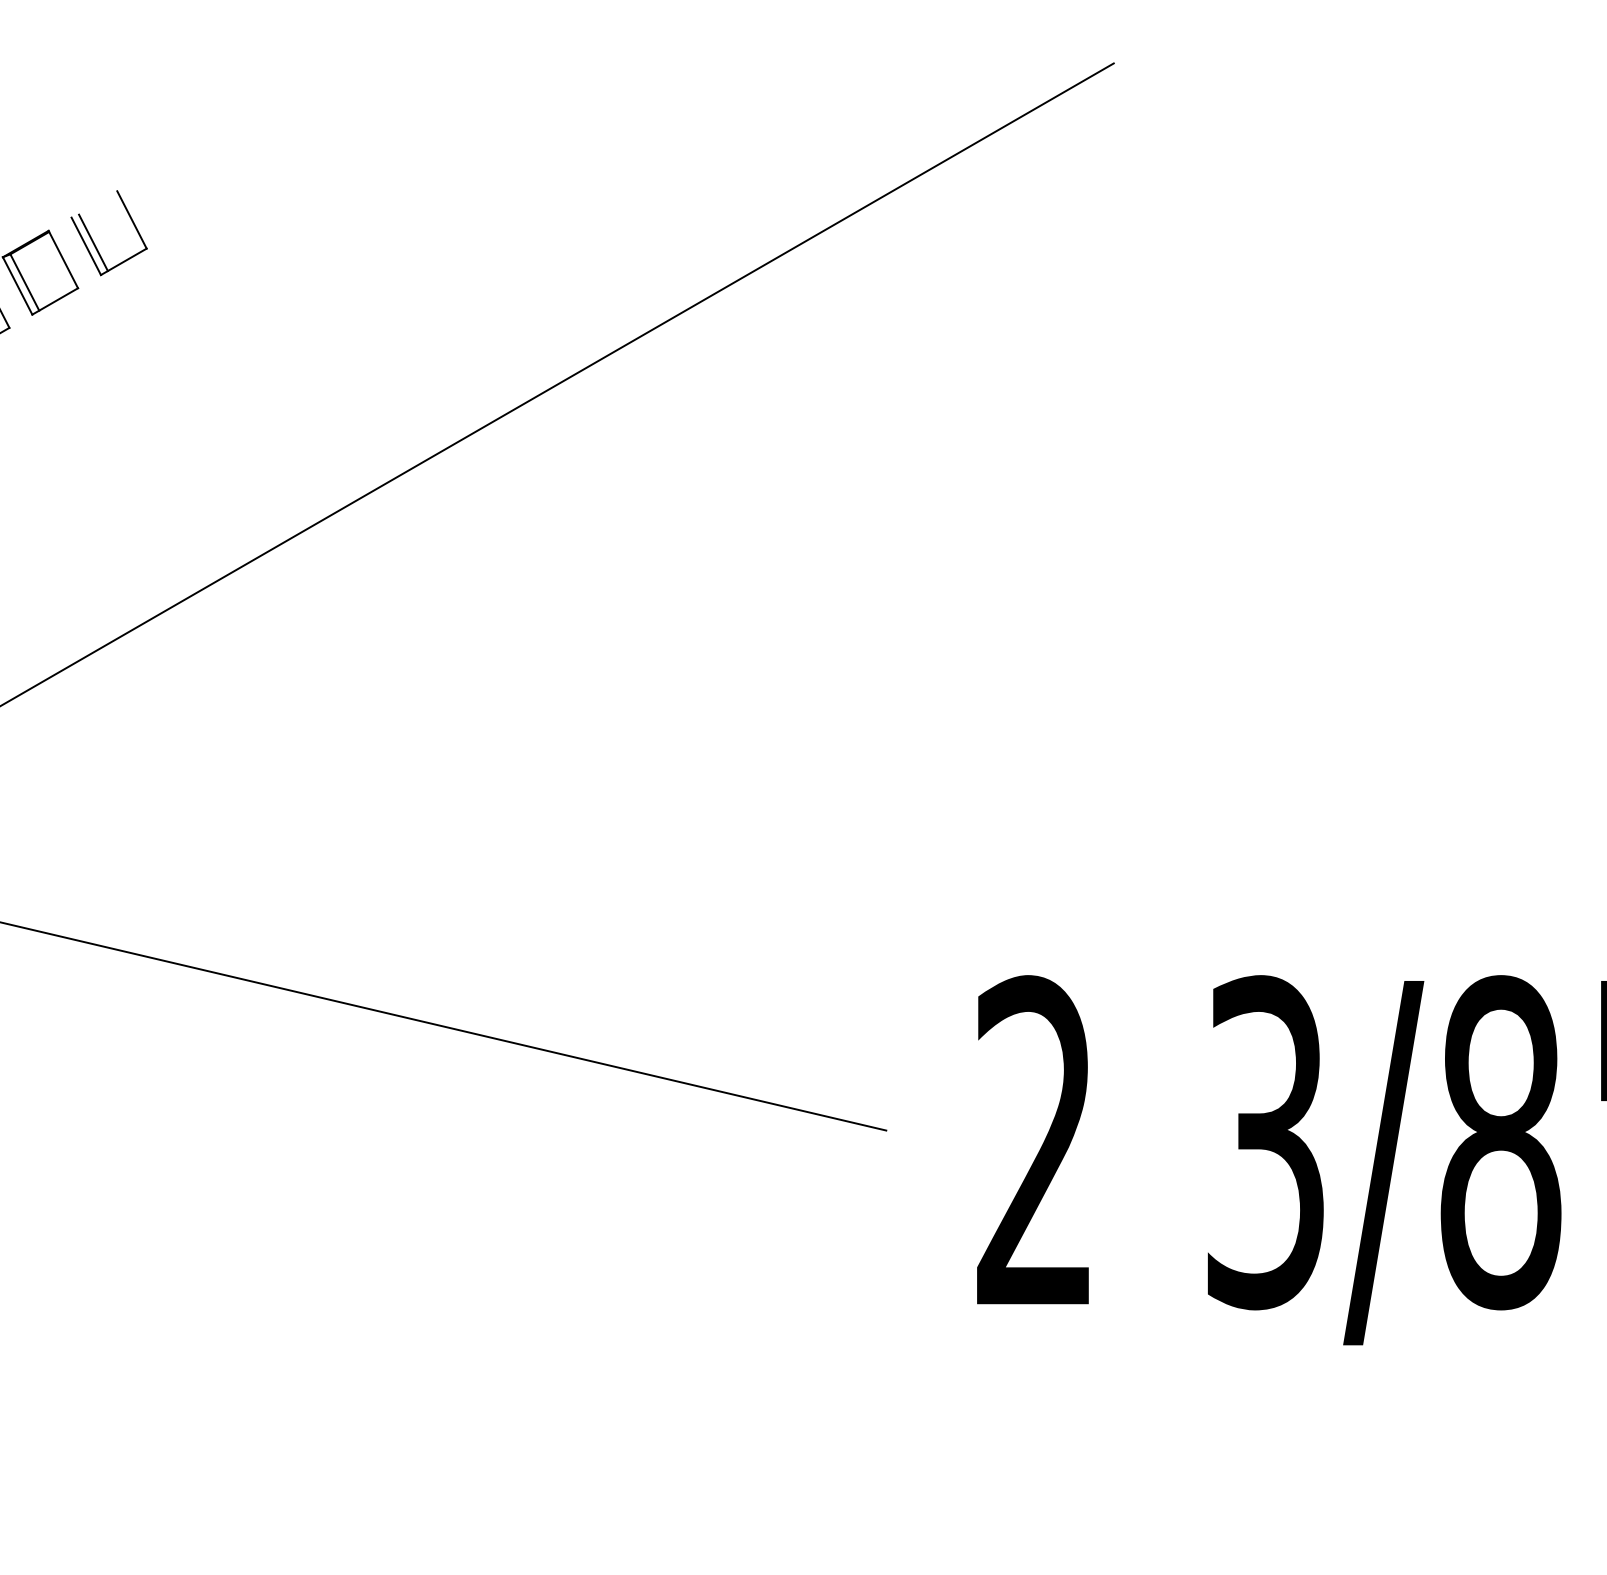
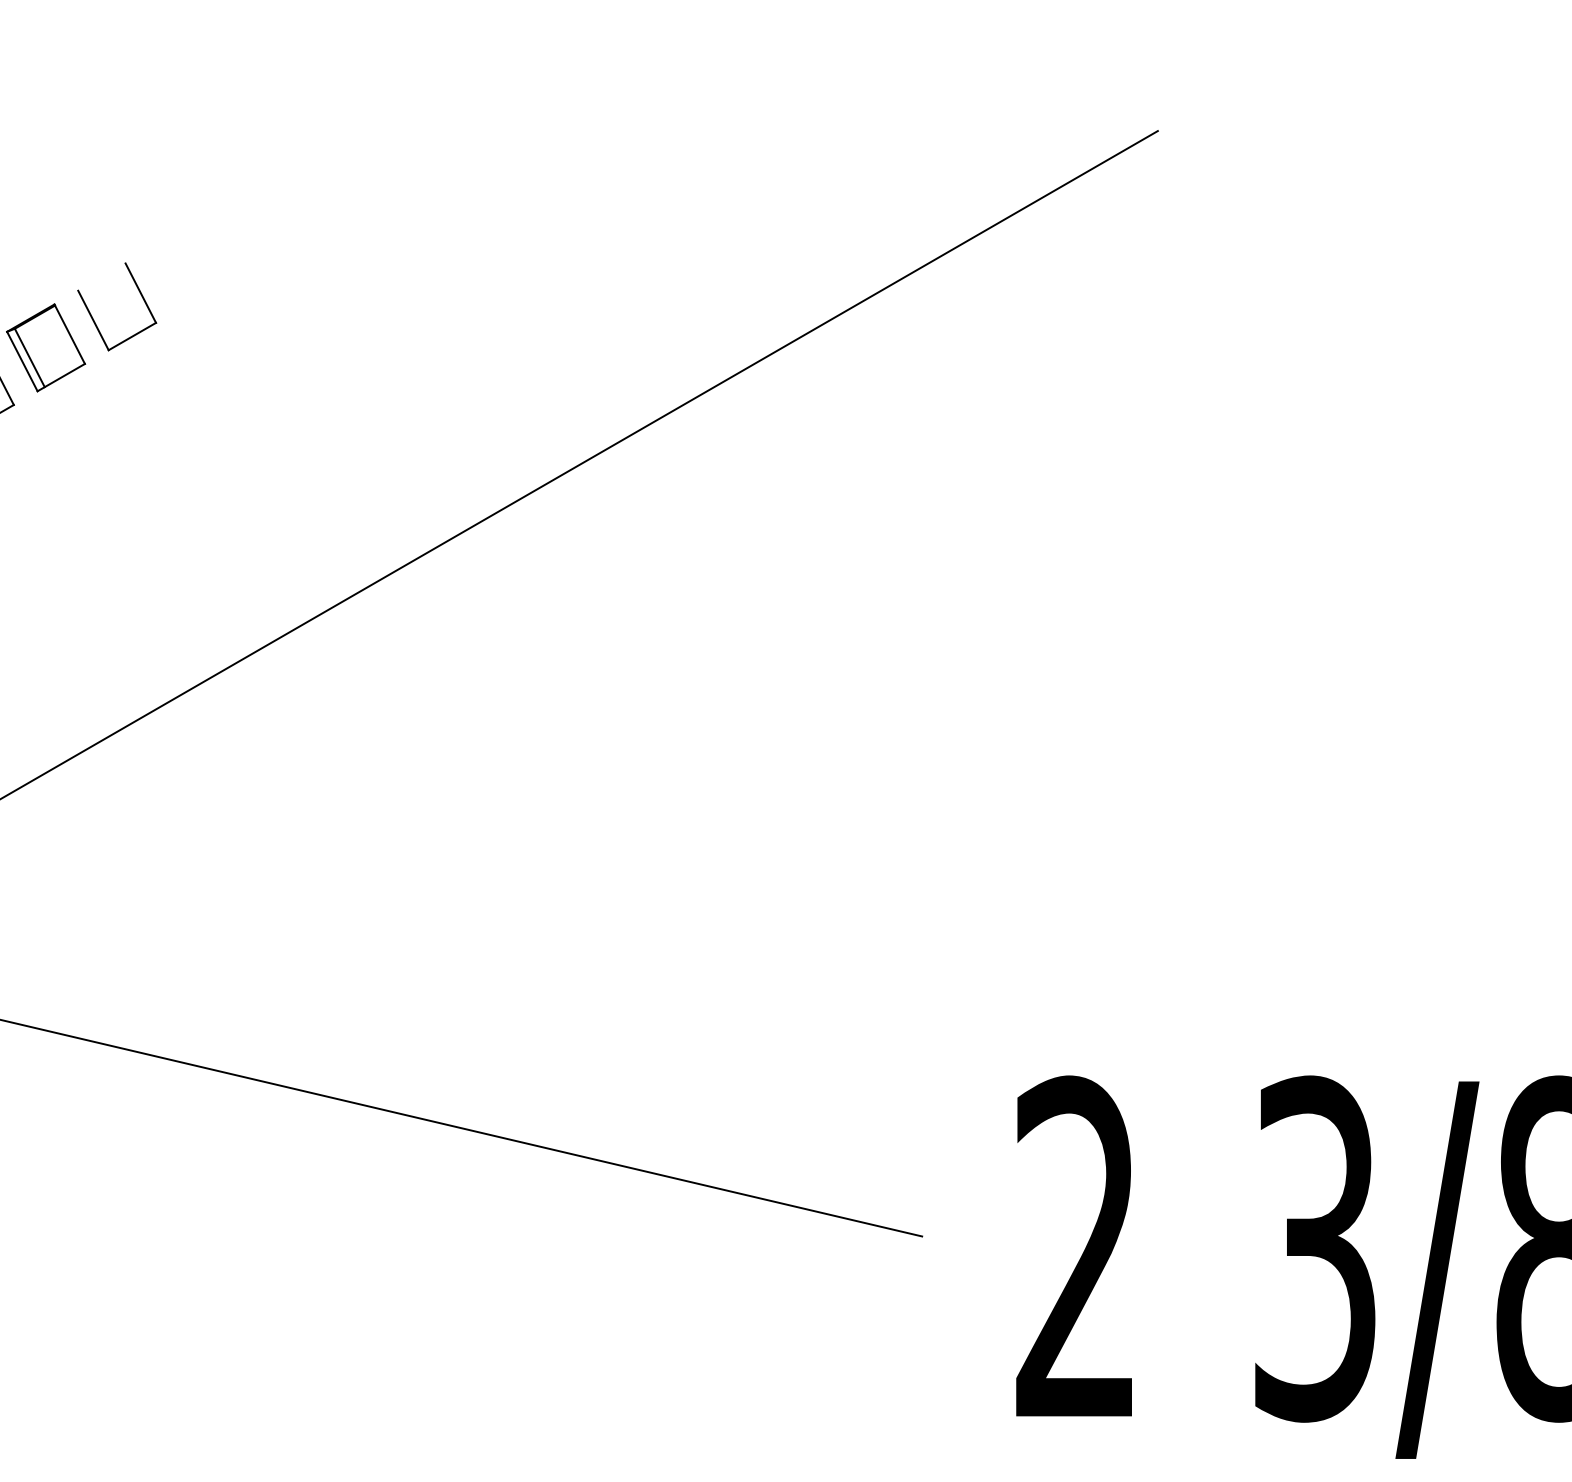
line: (93, 242) -> (100, 316), removed

